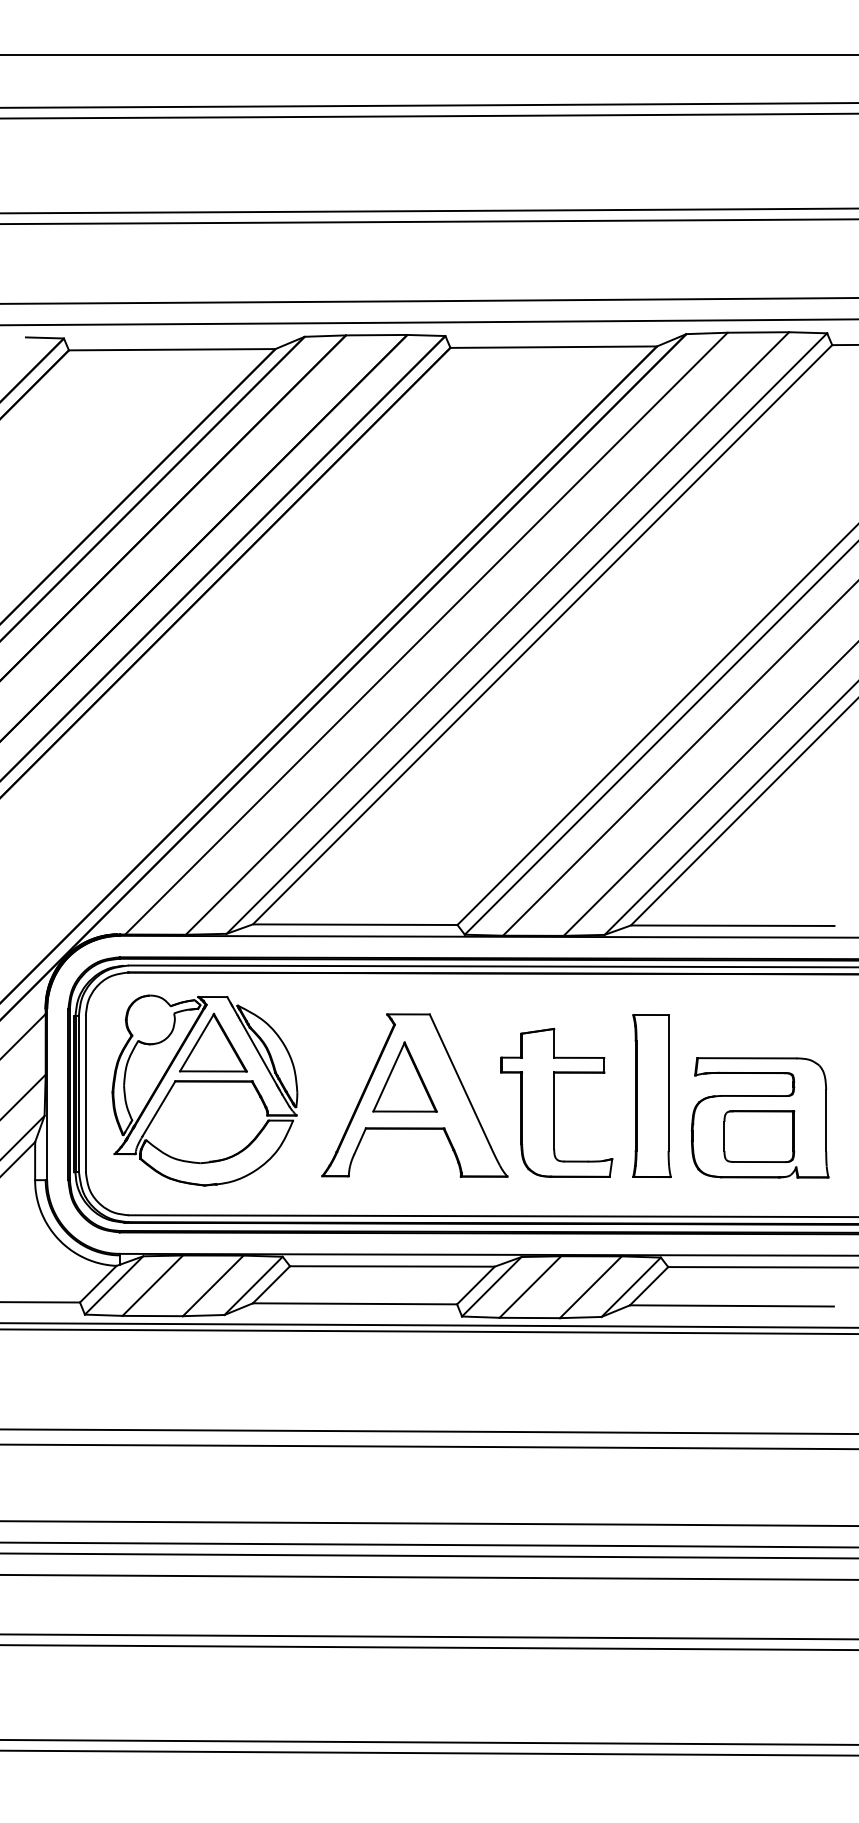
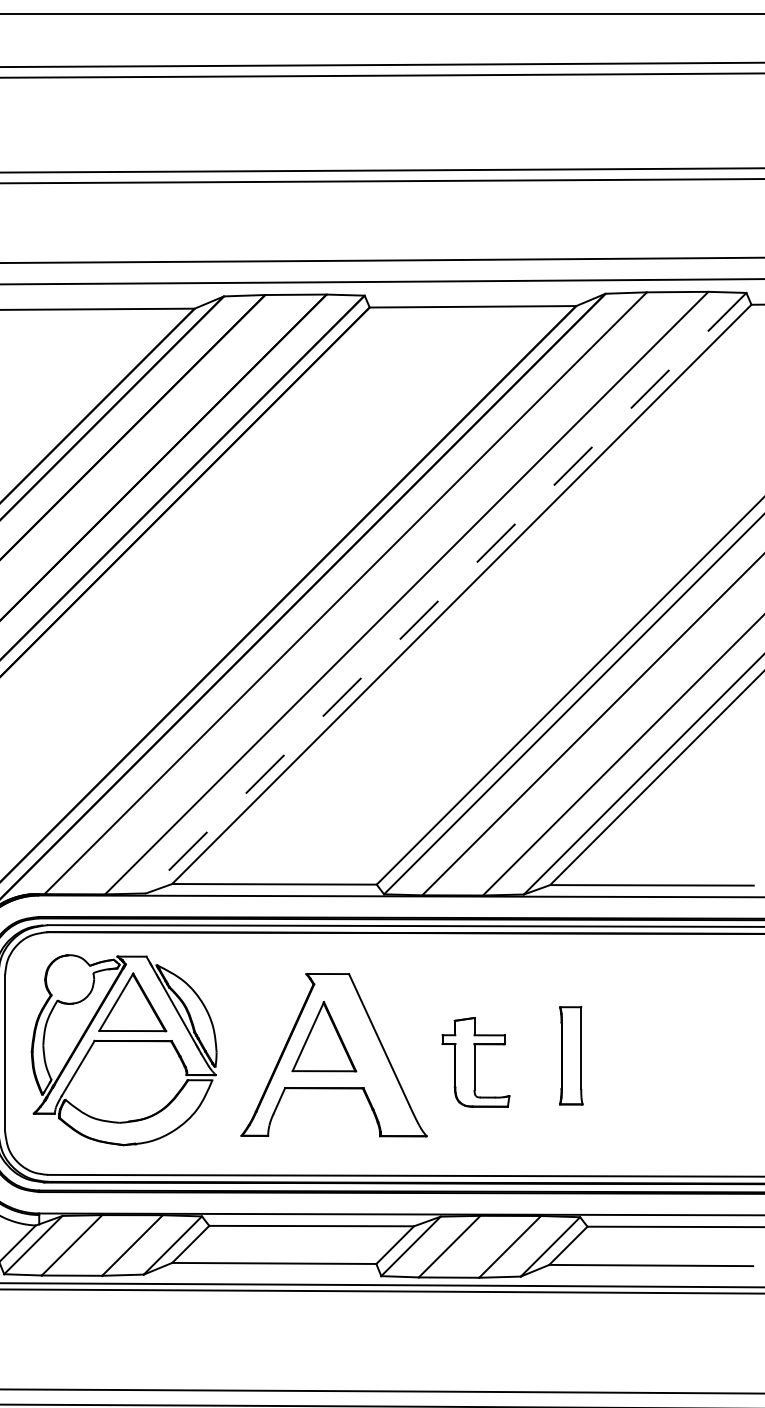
line: (526, 633) -> (445, 593), solid -> dashed
part: (651, 1096) -> (570, 1056), size x0.6
part: (556, 1102) -> (475, 1062), size x0.6
part: (759, 1117) -> (678, 1077), removed

